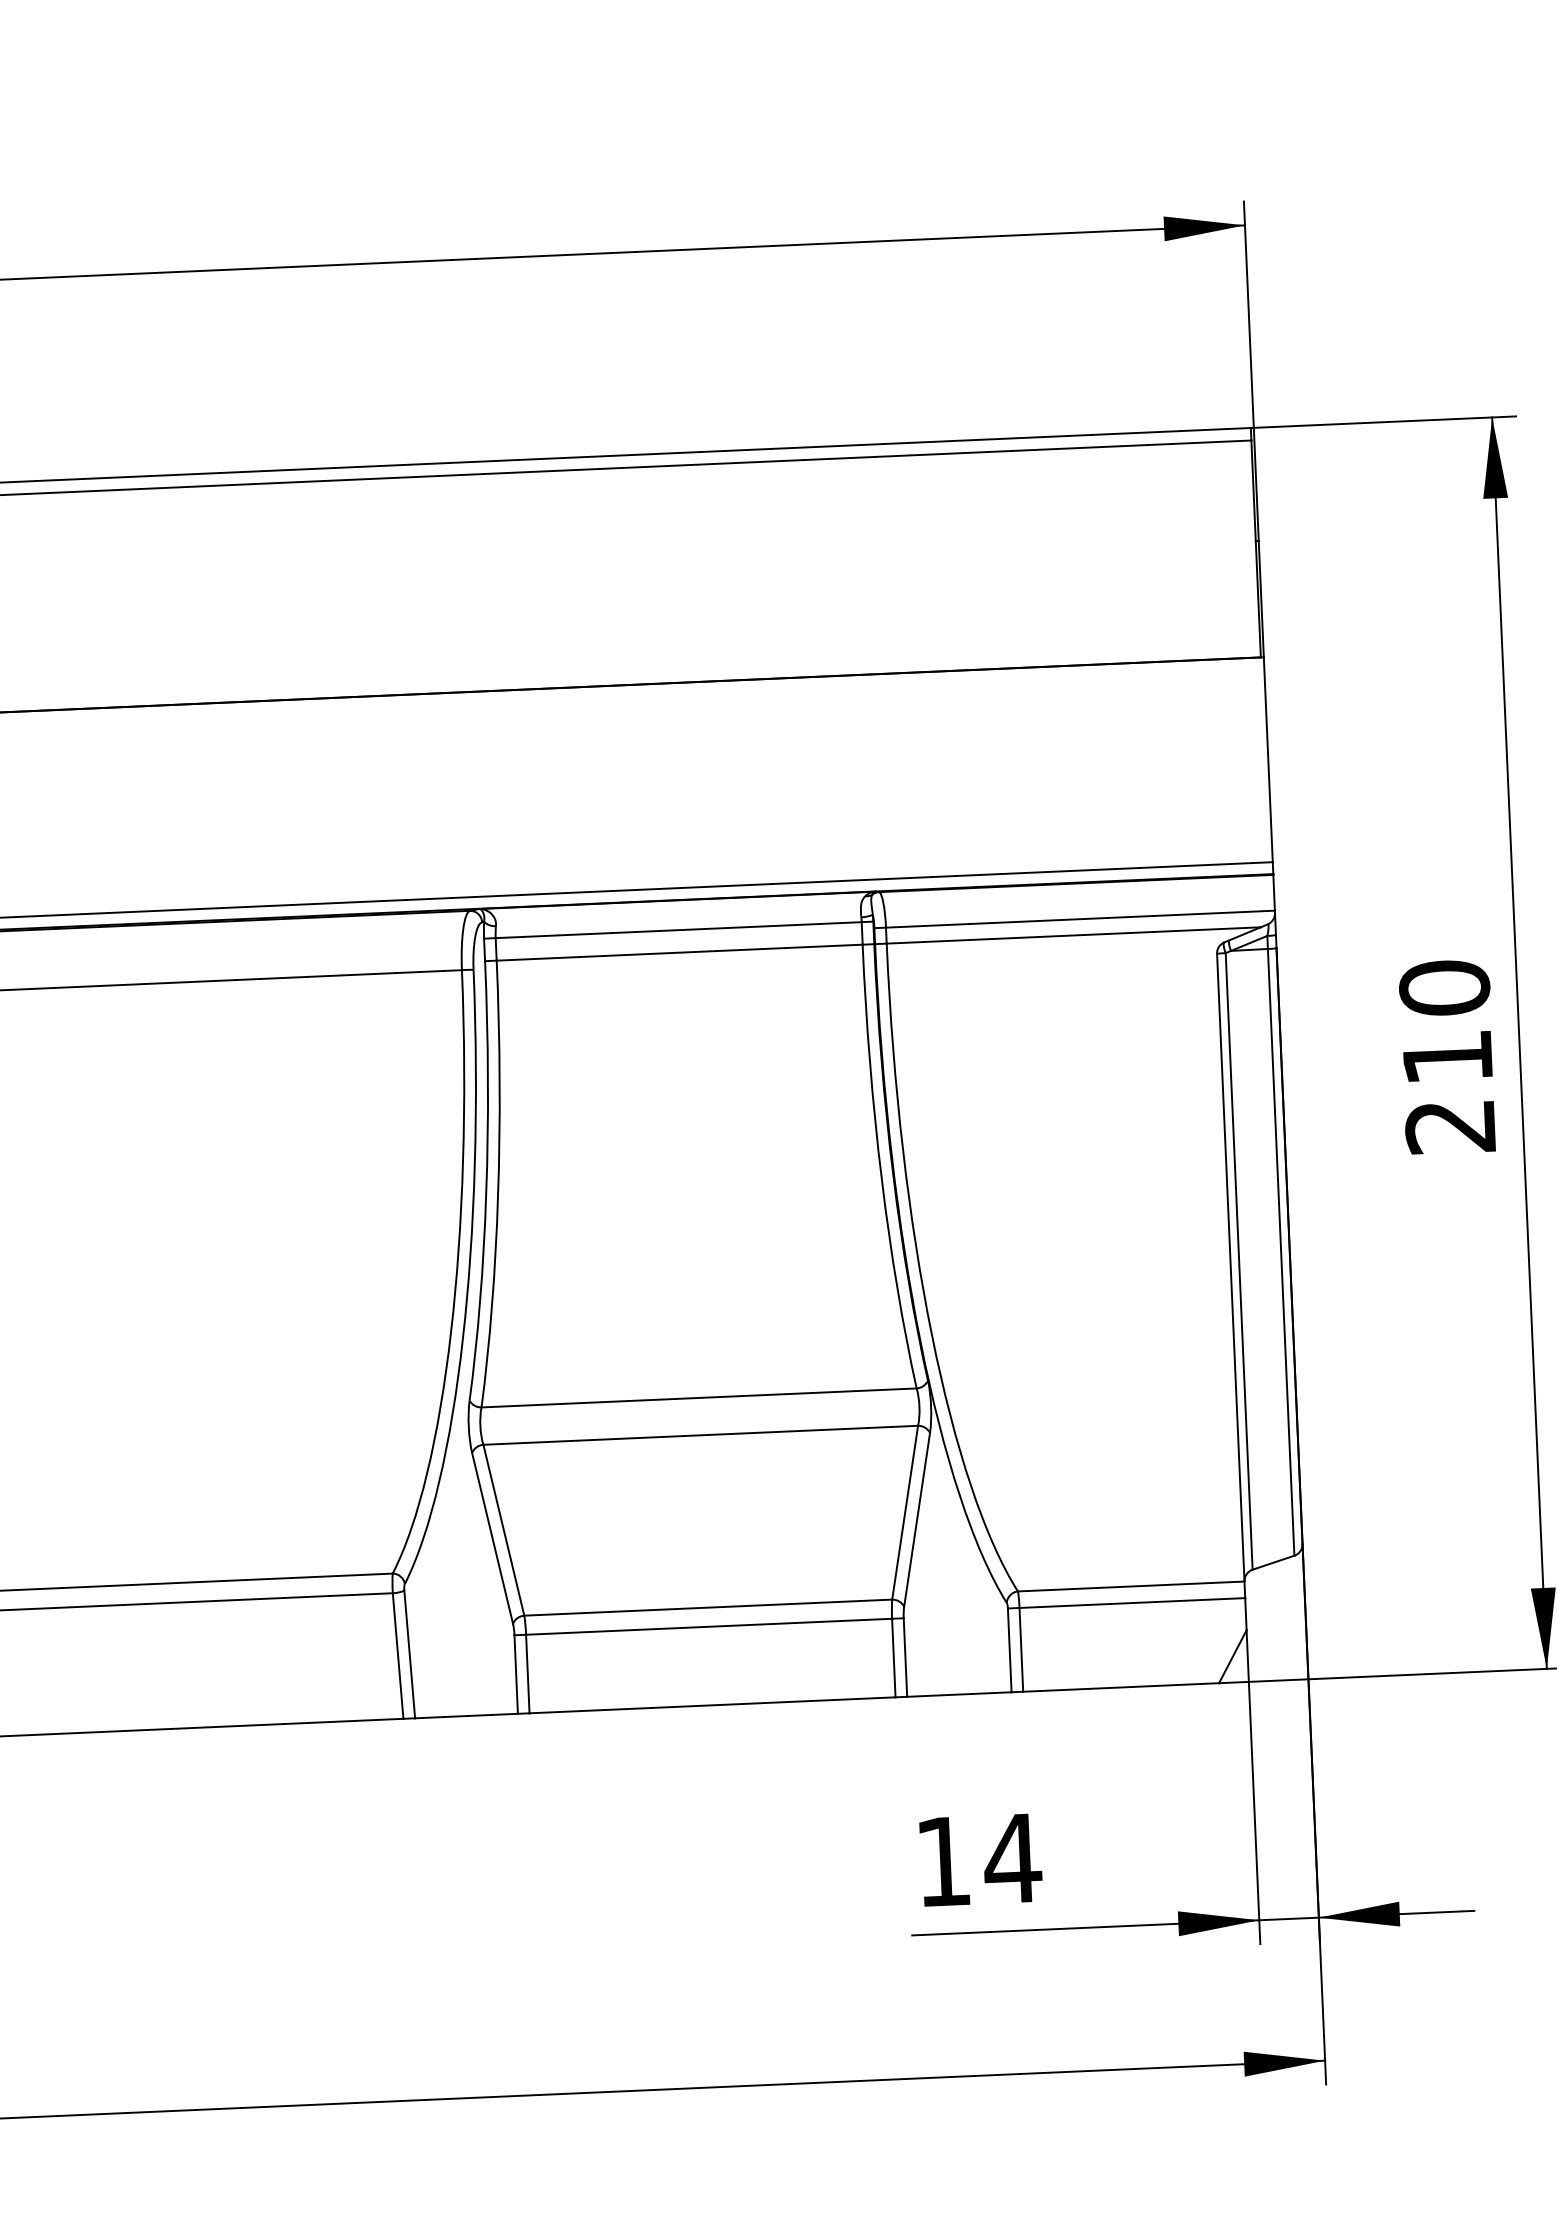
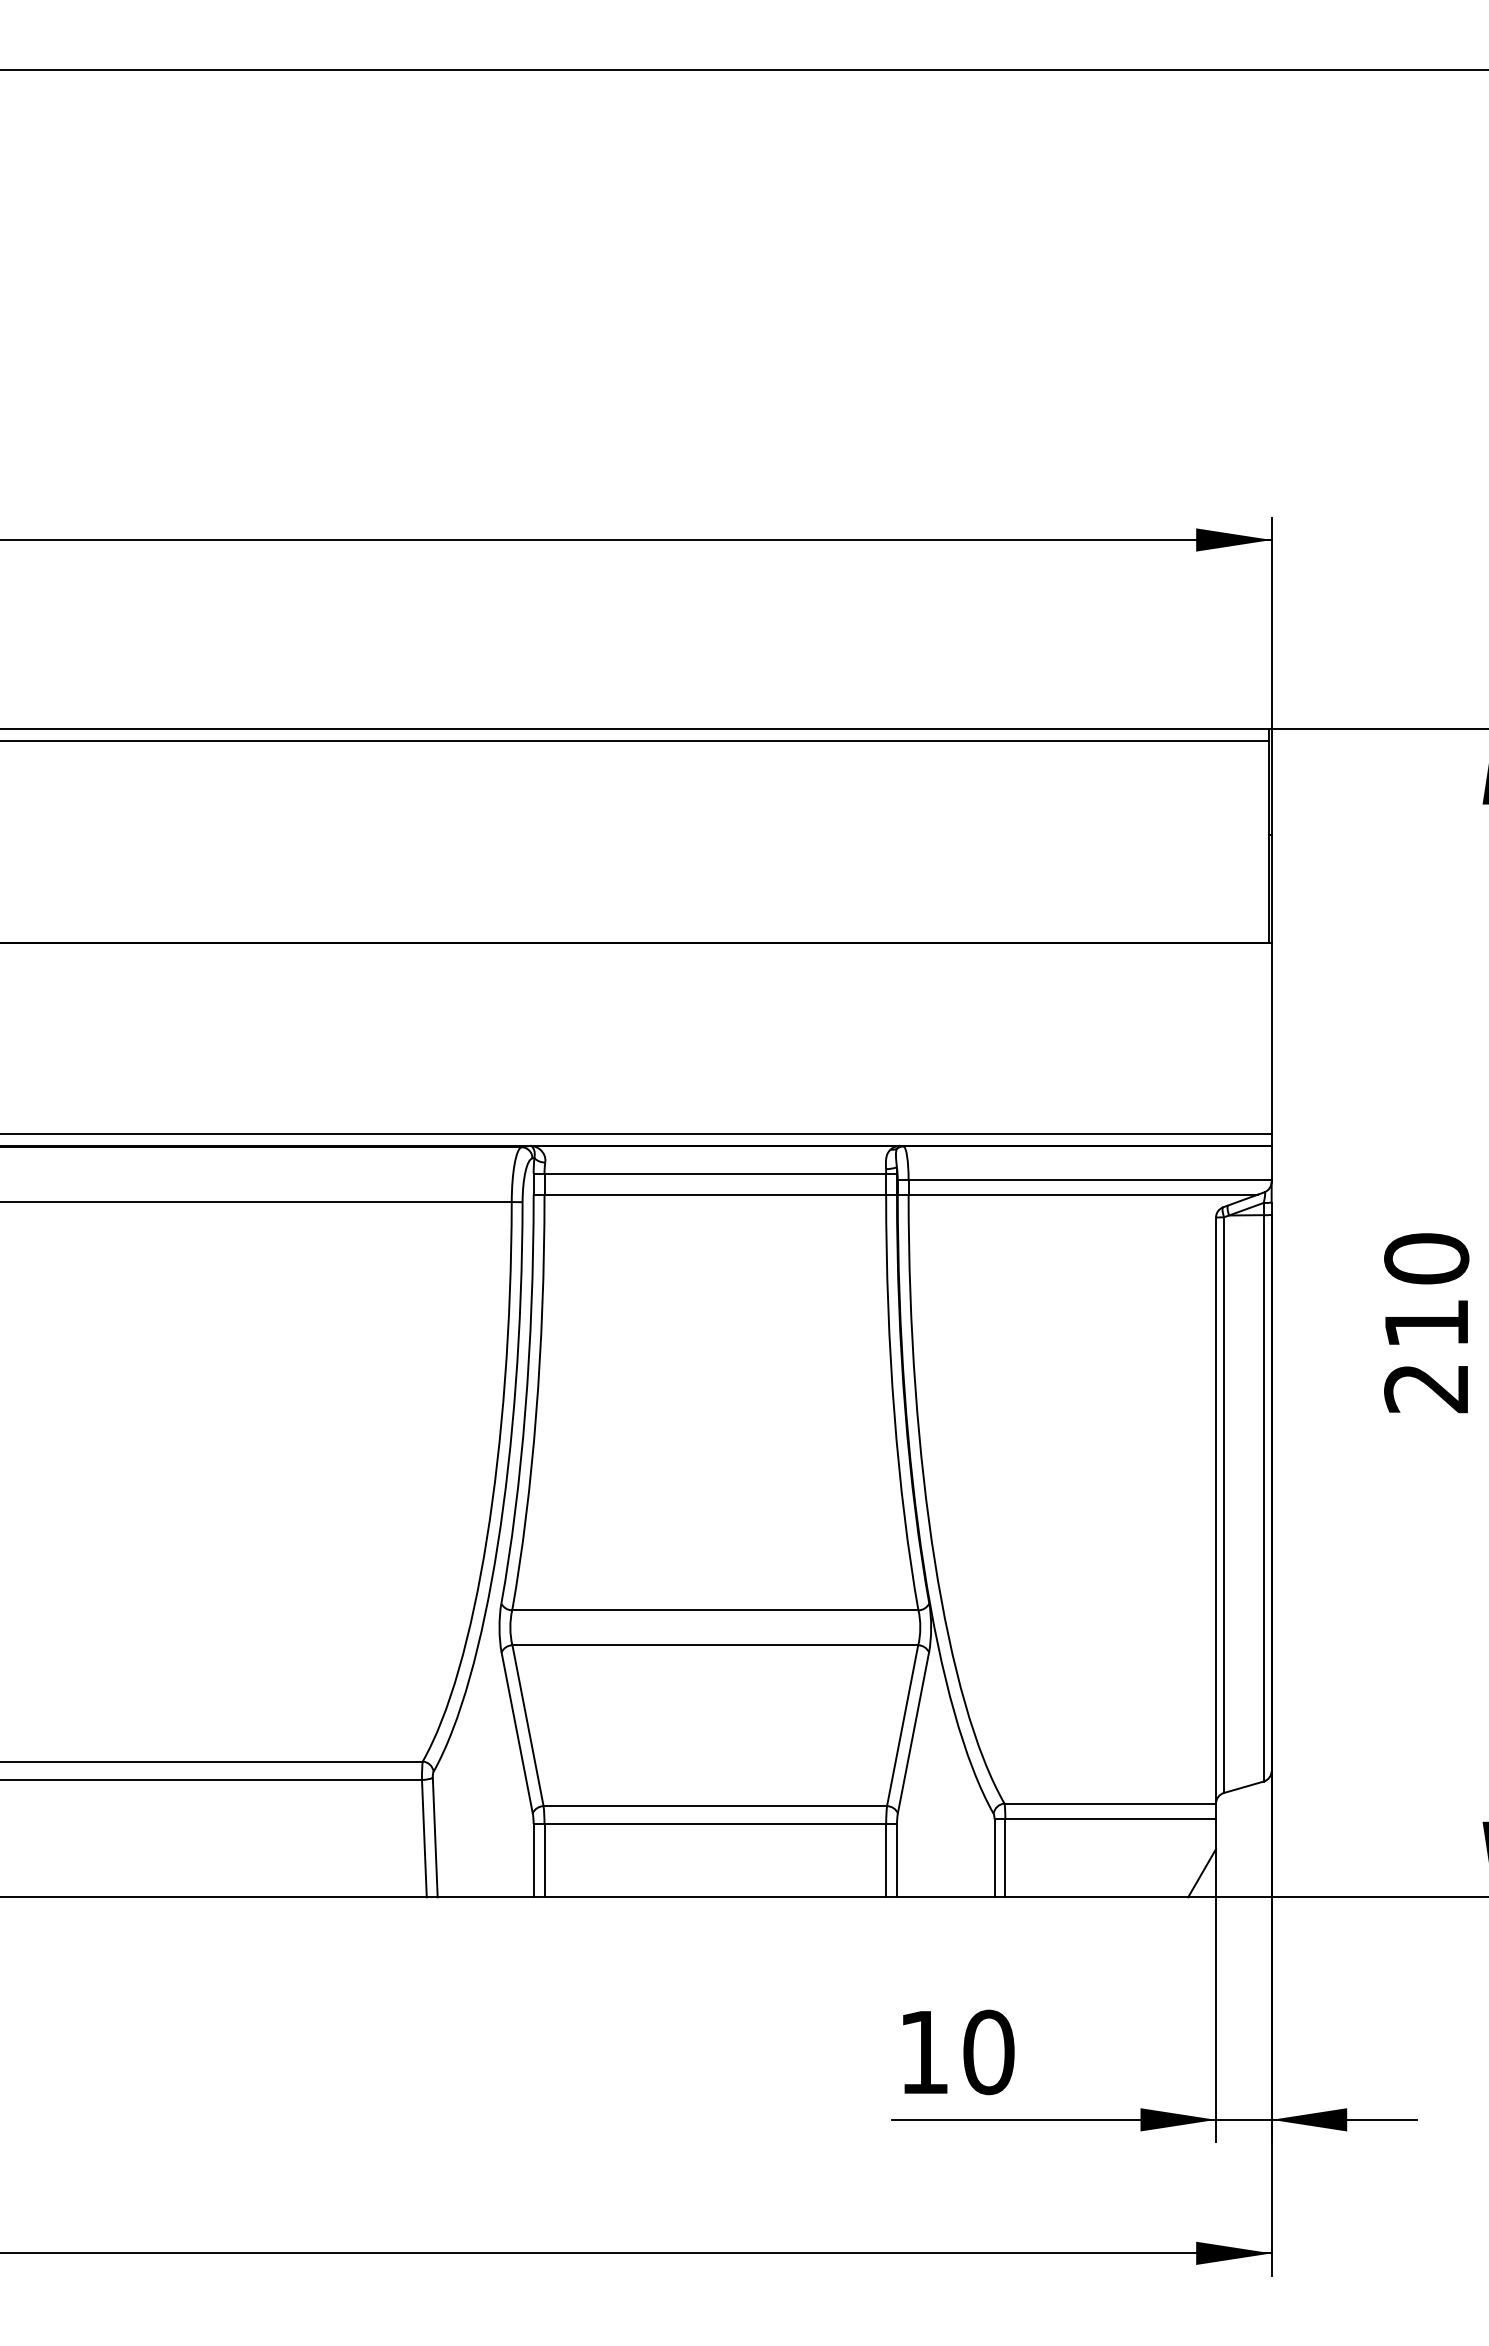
text: (1012, 1858) -> (988, 2052), 14 -> 10

